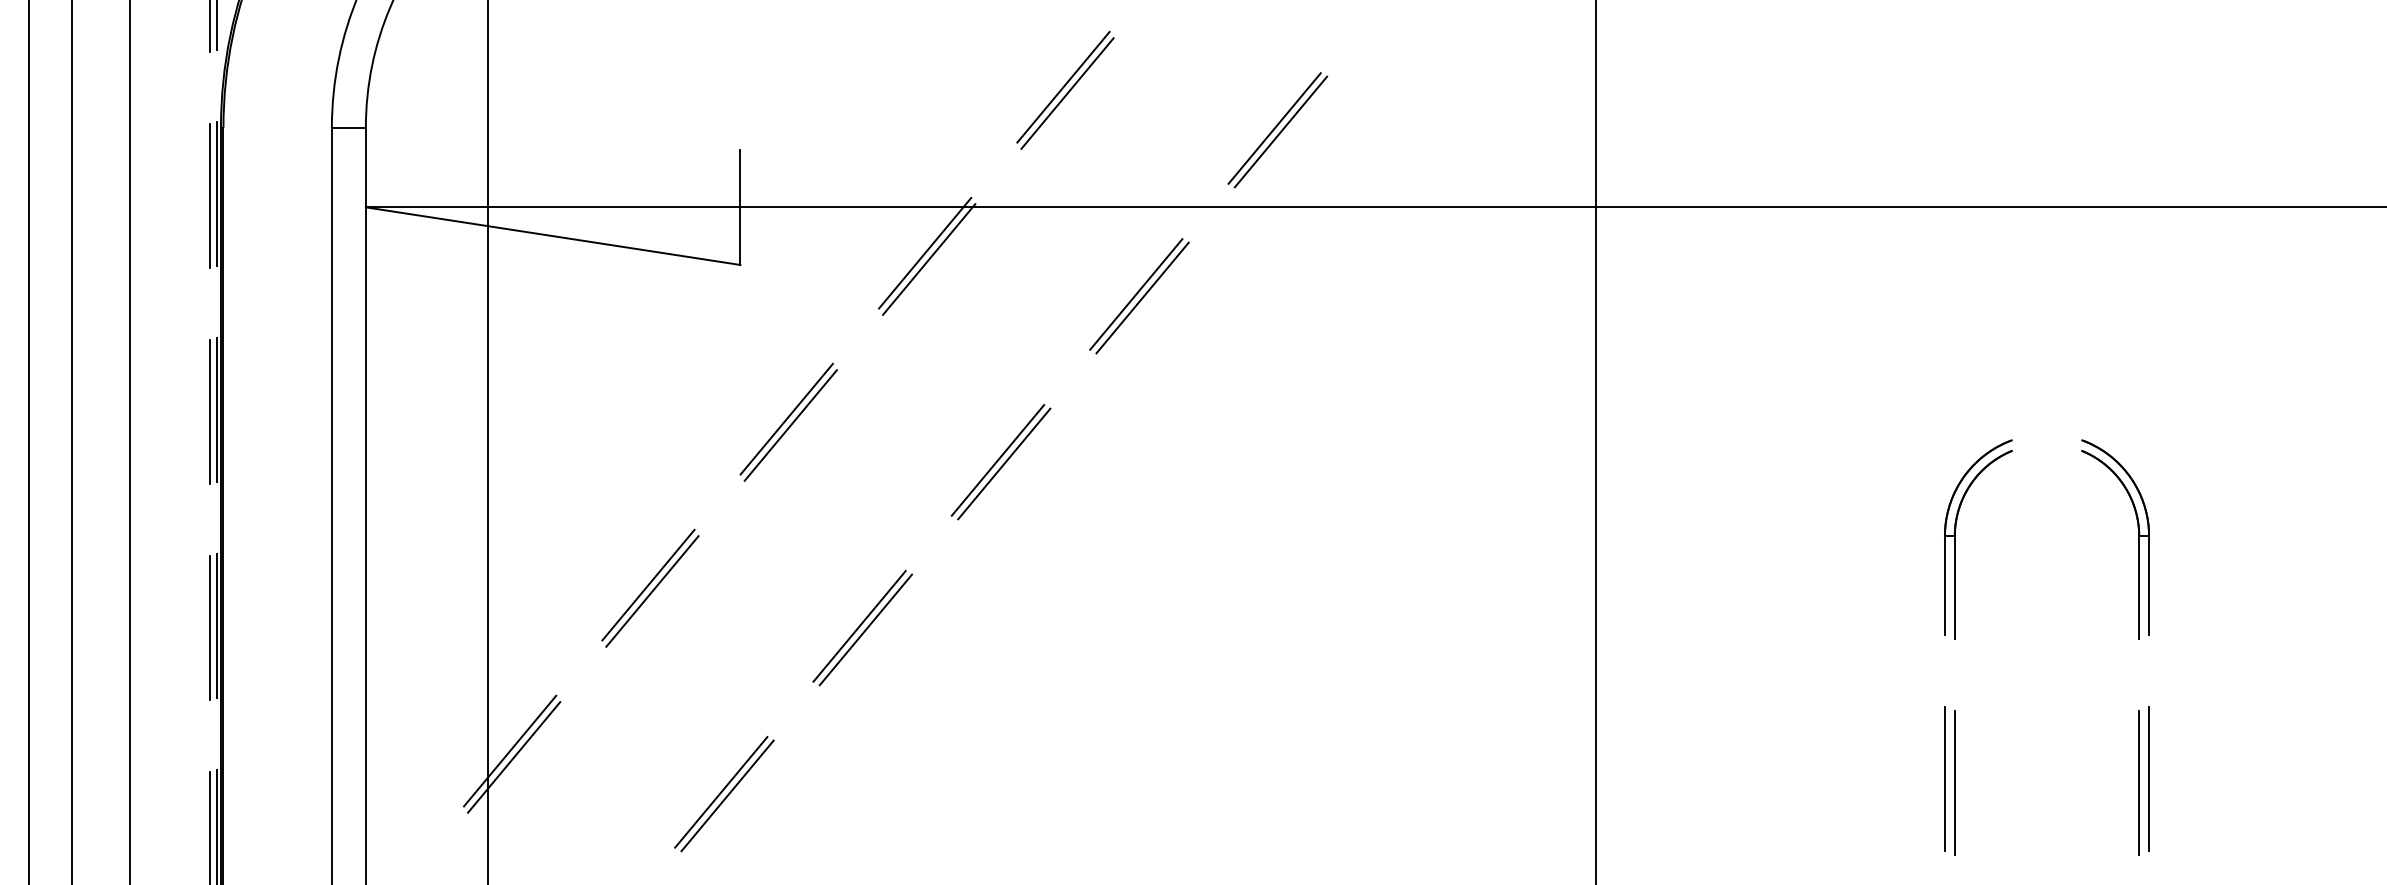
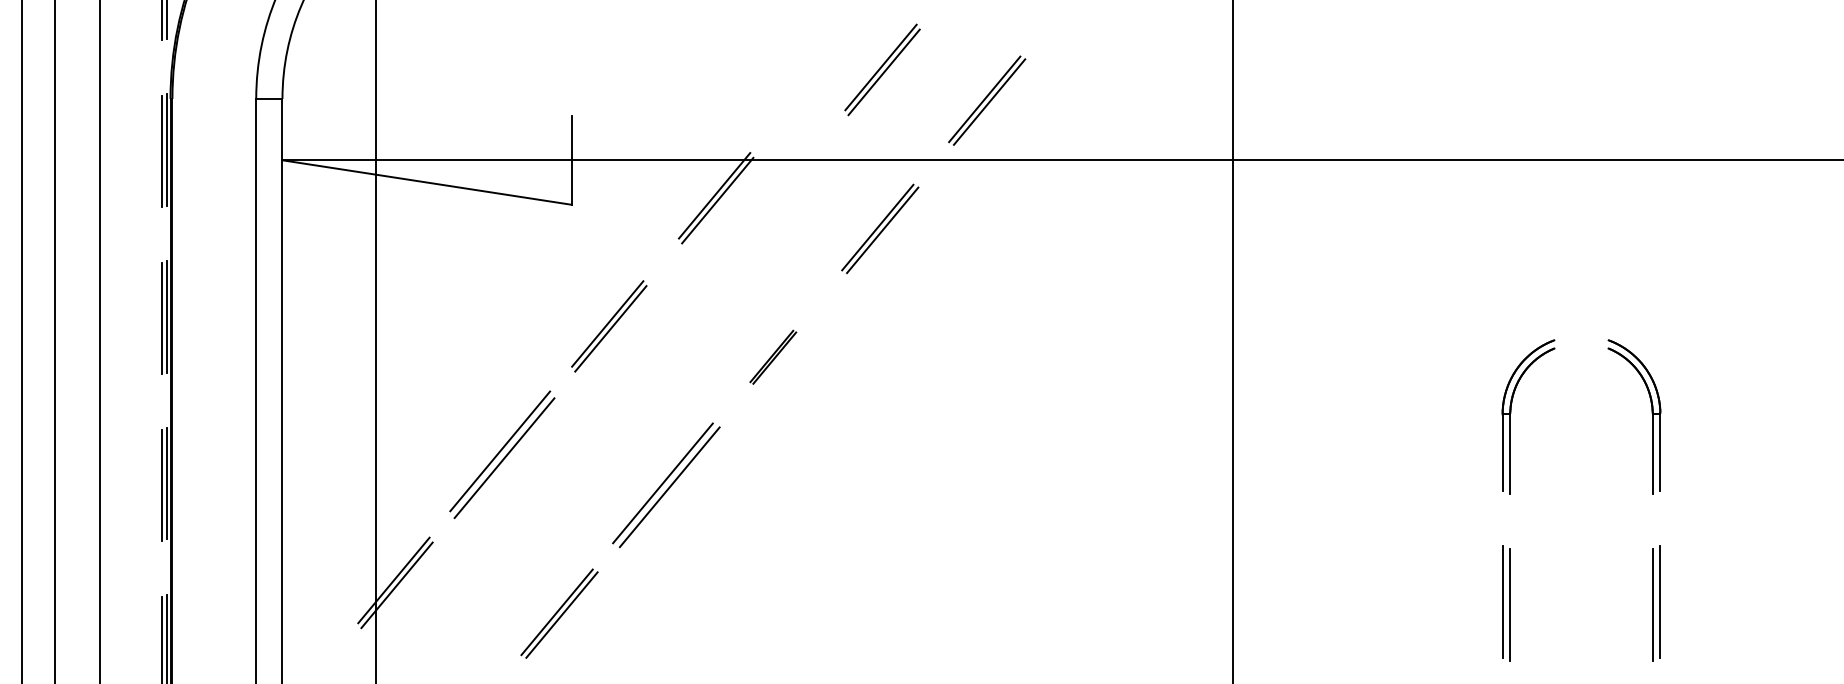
part: (1065, 89) -> (882, 69), moved
part: (1000, 462) -> (772, 357), size x0.6
part: (650, 587) -> (502, 454), size x1.4
part: (862, 628) -> (666, 485), size x1.4

